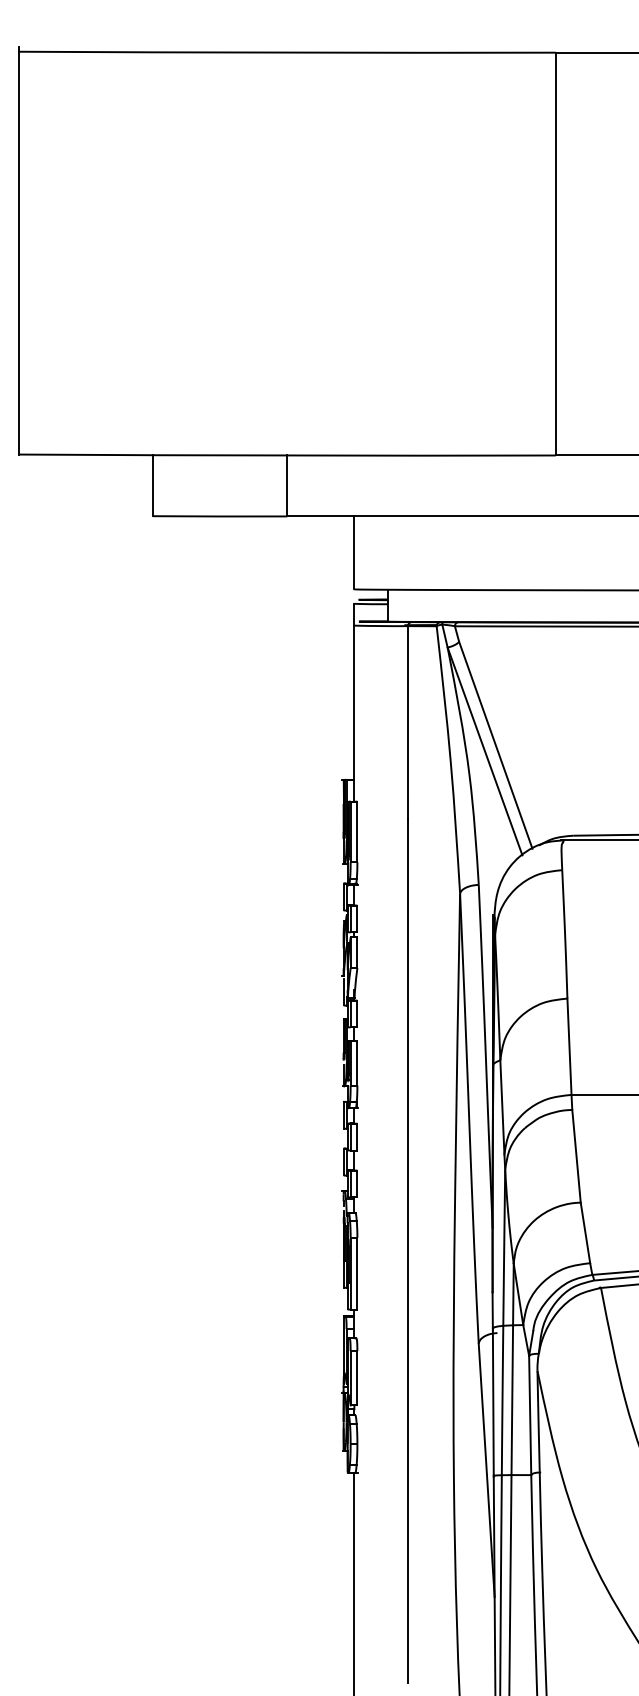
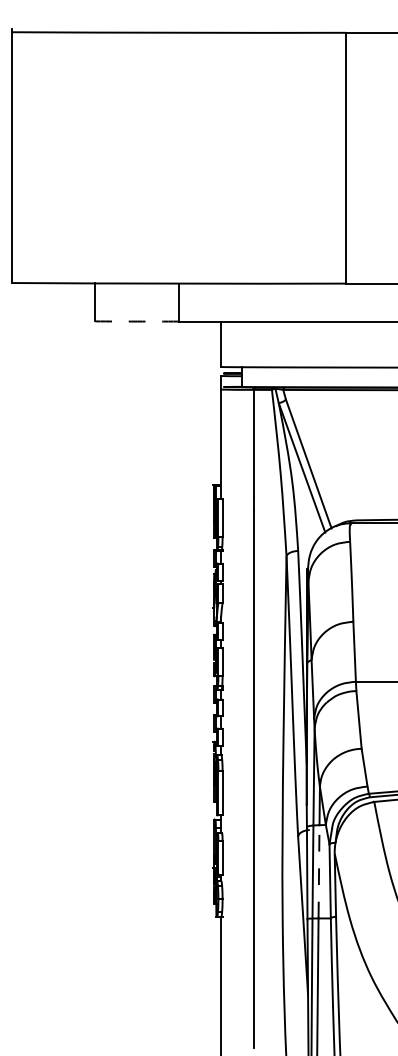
arc: (220, 516) -> (137, 321), solid -> dashed
line: (513, 1399) -> (319, 871), solid -> dashed

